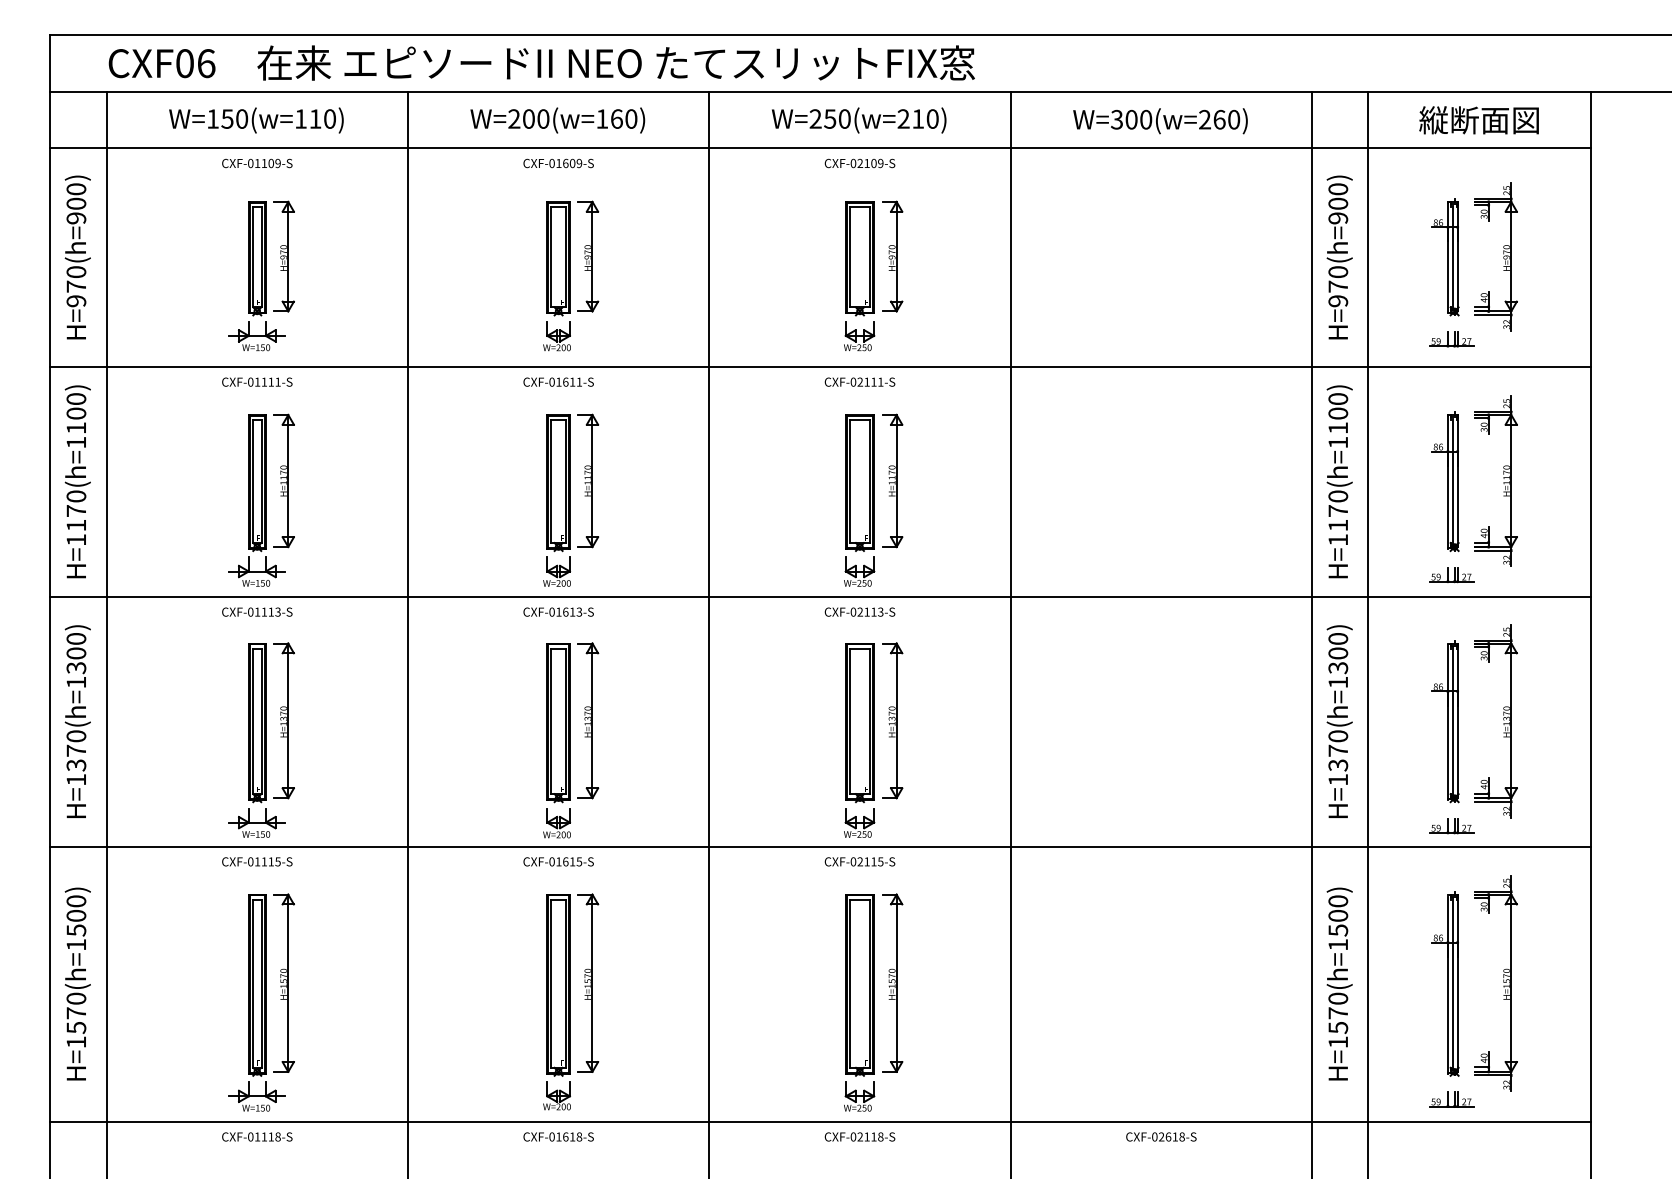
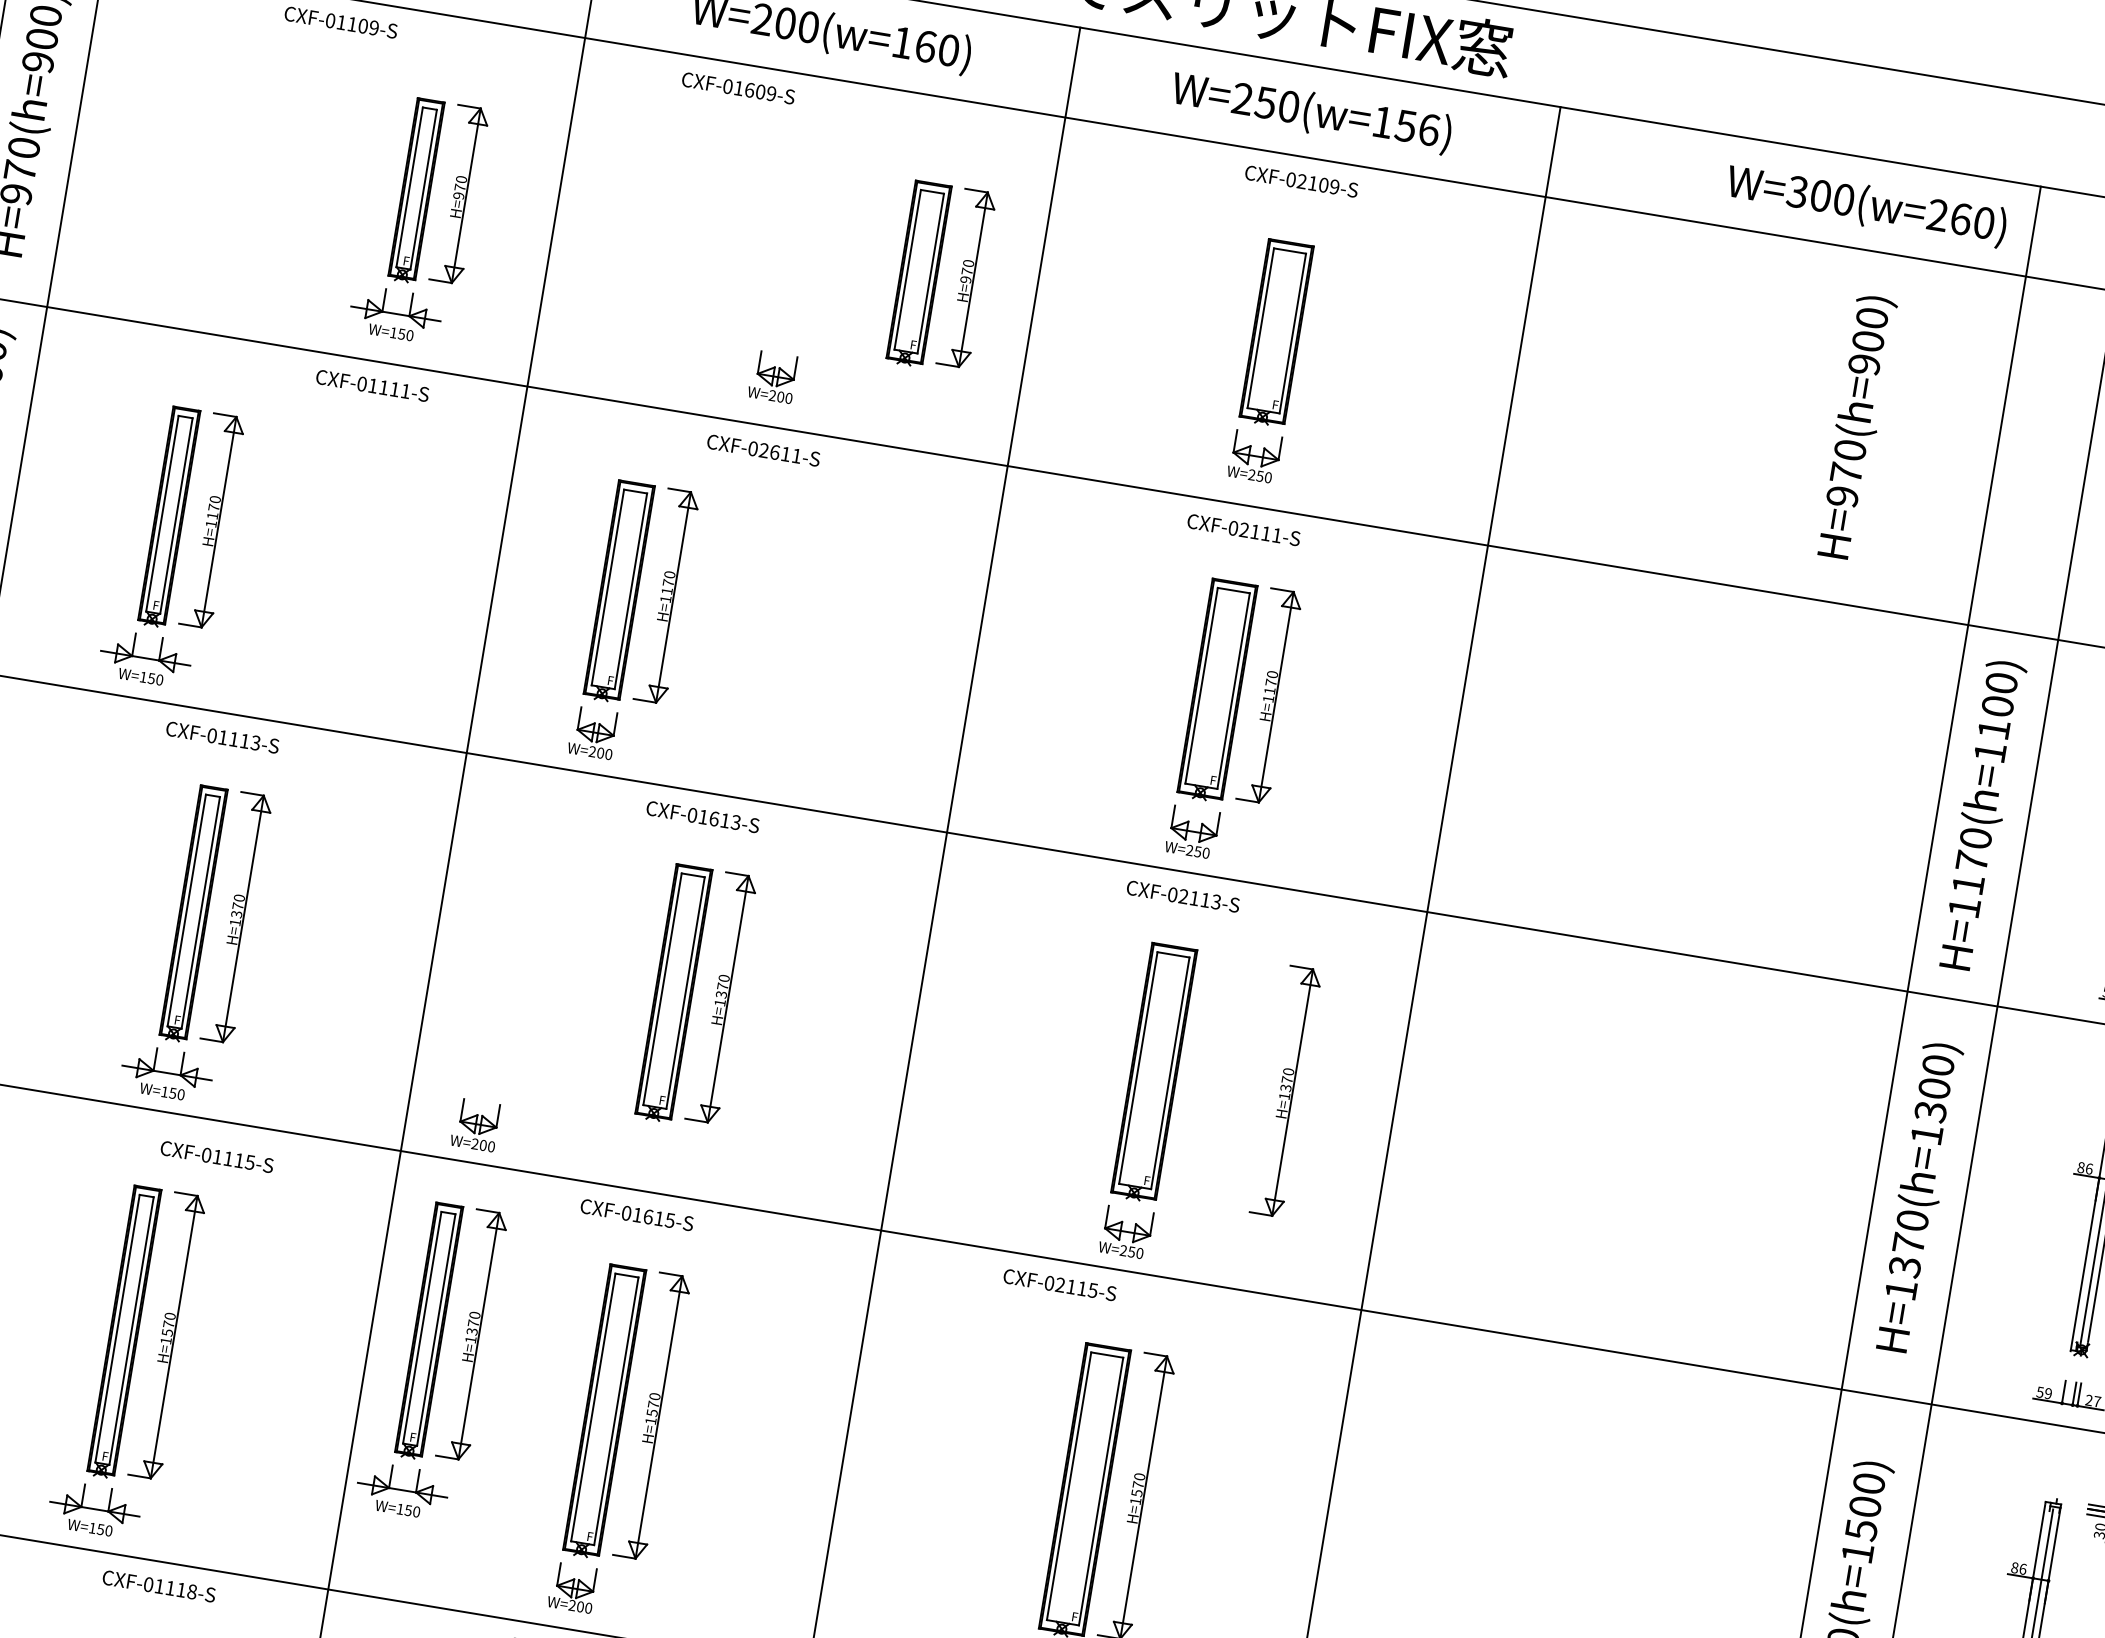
text: (917, 118) -> (1405, 125), W=250(w=210) -> W=250(w=156)
text: (1160, 121) -> (1866, 206), moved
text: (558, 163) -> (738, 88), moved
part: (892, 256) -> (1328, 338), removed
text: (1339, 257) -> (1856, 427), moved
part: (572, 258) -> (941, 277), moved
part: (261, 275) -> (418, 218), moved
text: (257, 381) -> (373, 384), moved
text: (558, 381) -> (763, 449), CXF-01611-S -> CXF-02611-S
part: (261, 499) -> (171, 544), moved
part: (571, 499) -> (635, 621), moved
part: (892, 720) -> (1286, 1091), moved
part: (556, 823) -> (474, 1125), moved
text: (257, 861) -> (217, 1156), moved
text: (859, 861) -> (1059, 1284), moved
part: (447, 970) -> (431, 1358), added
text: (257, 1136) -> (159, 1585), moved

